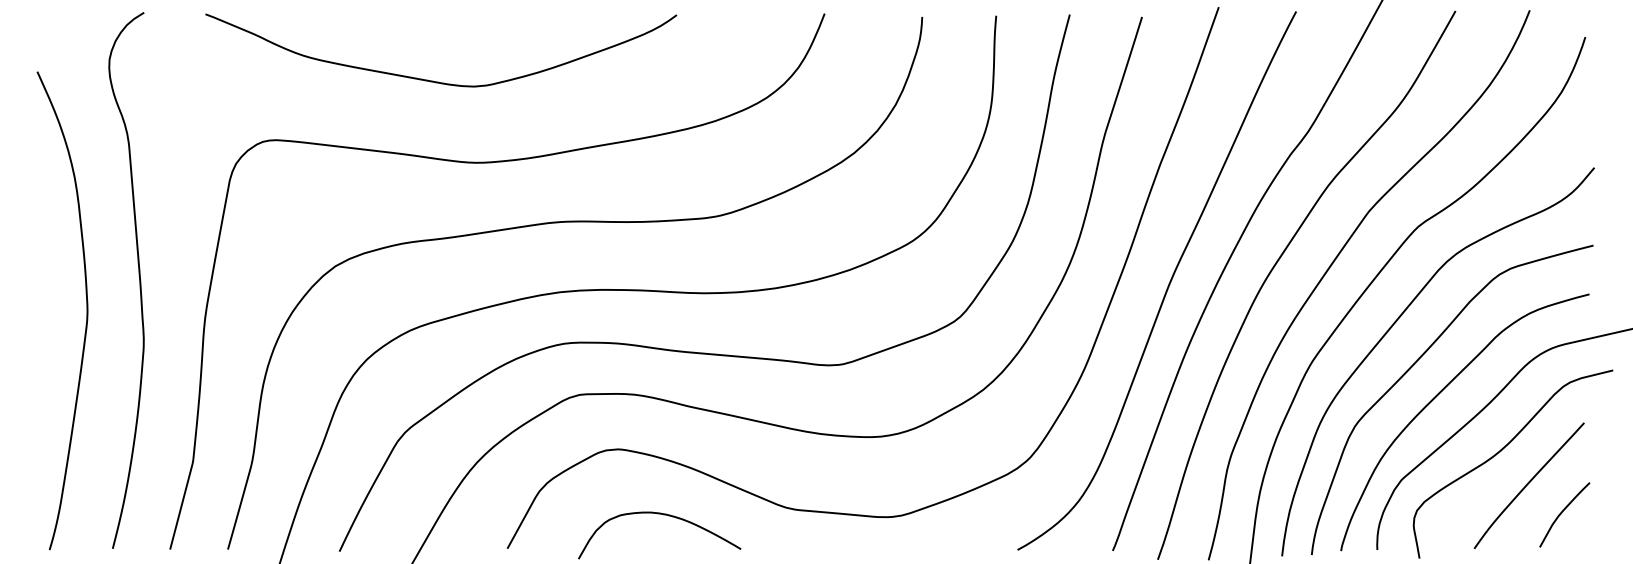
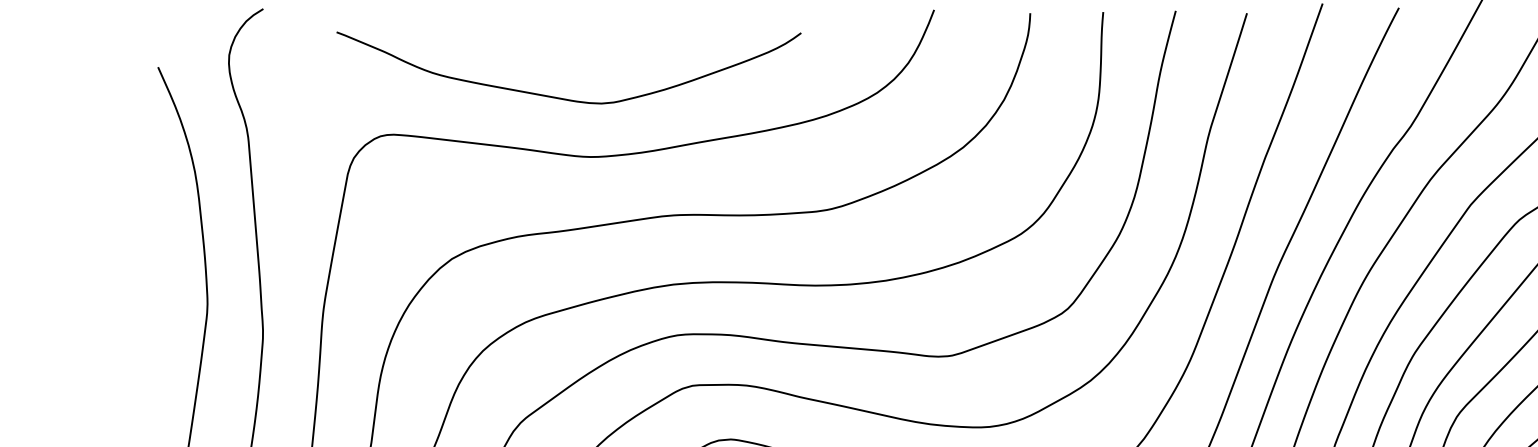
curve: (433, 80) -> (561, 97), moved

